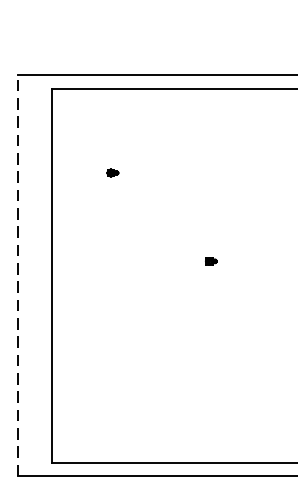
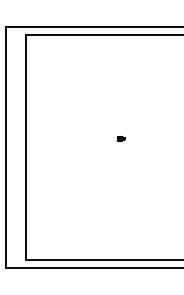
part: (113, 172) -> (62, 85), removed
line: (18, 275) -> (5, 147), dashed -> solid

